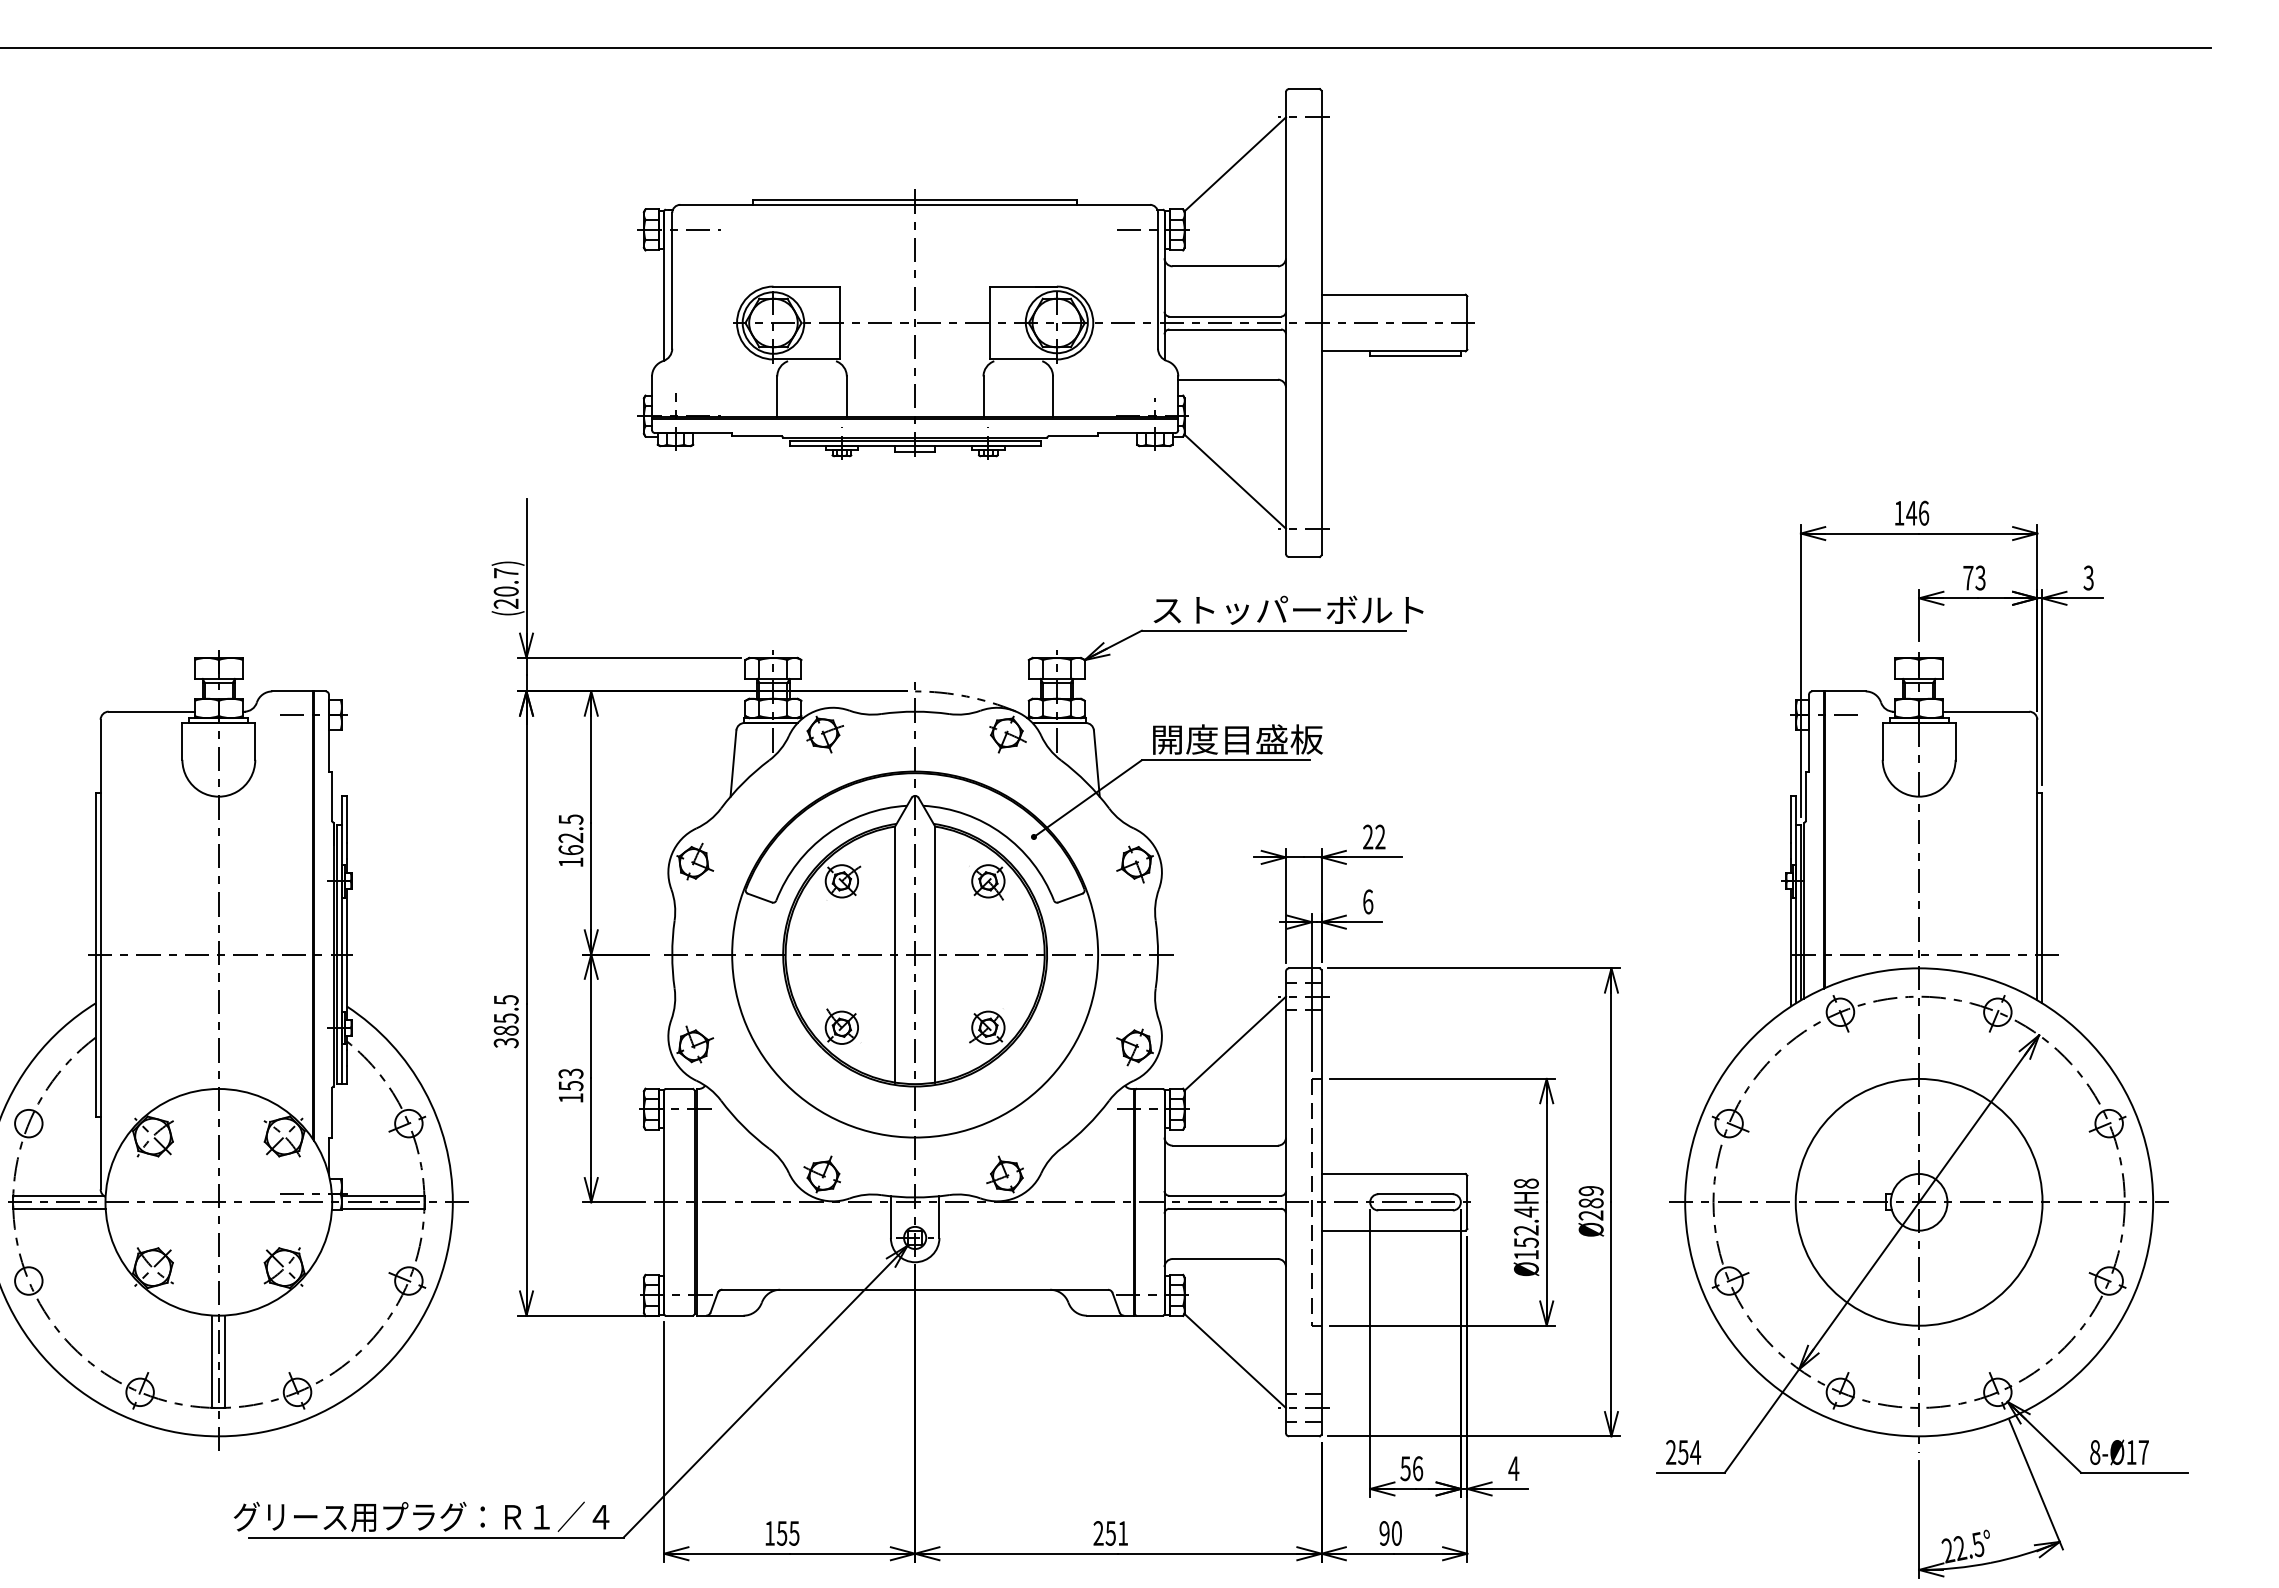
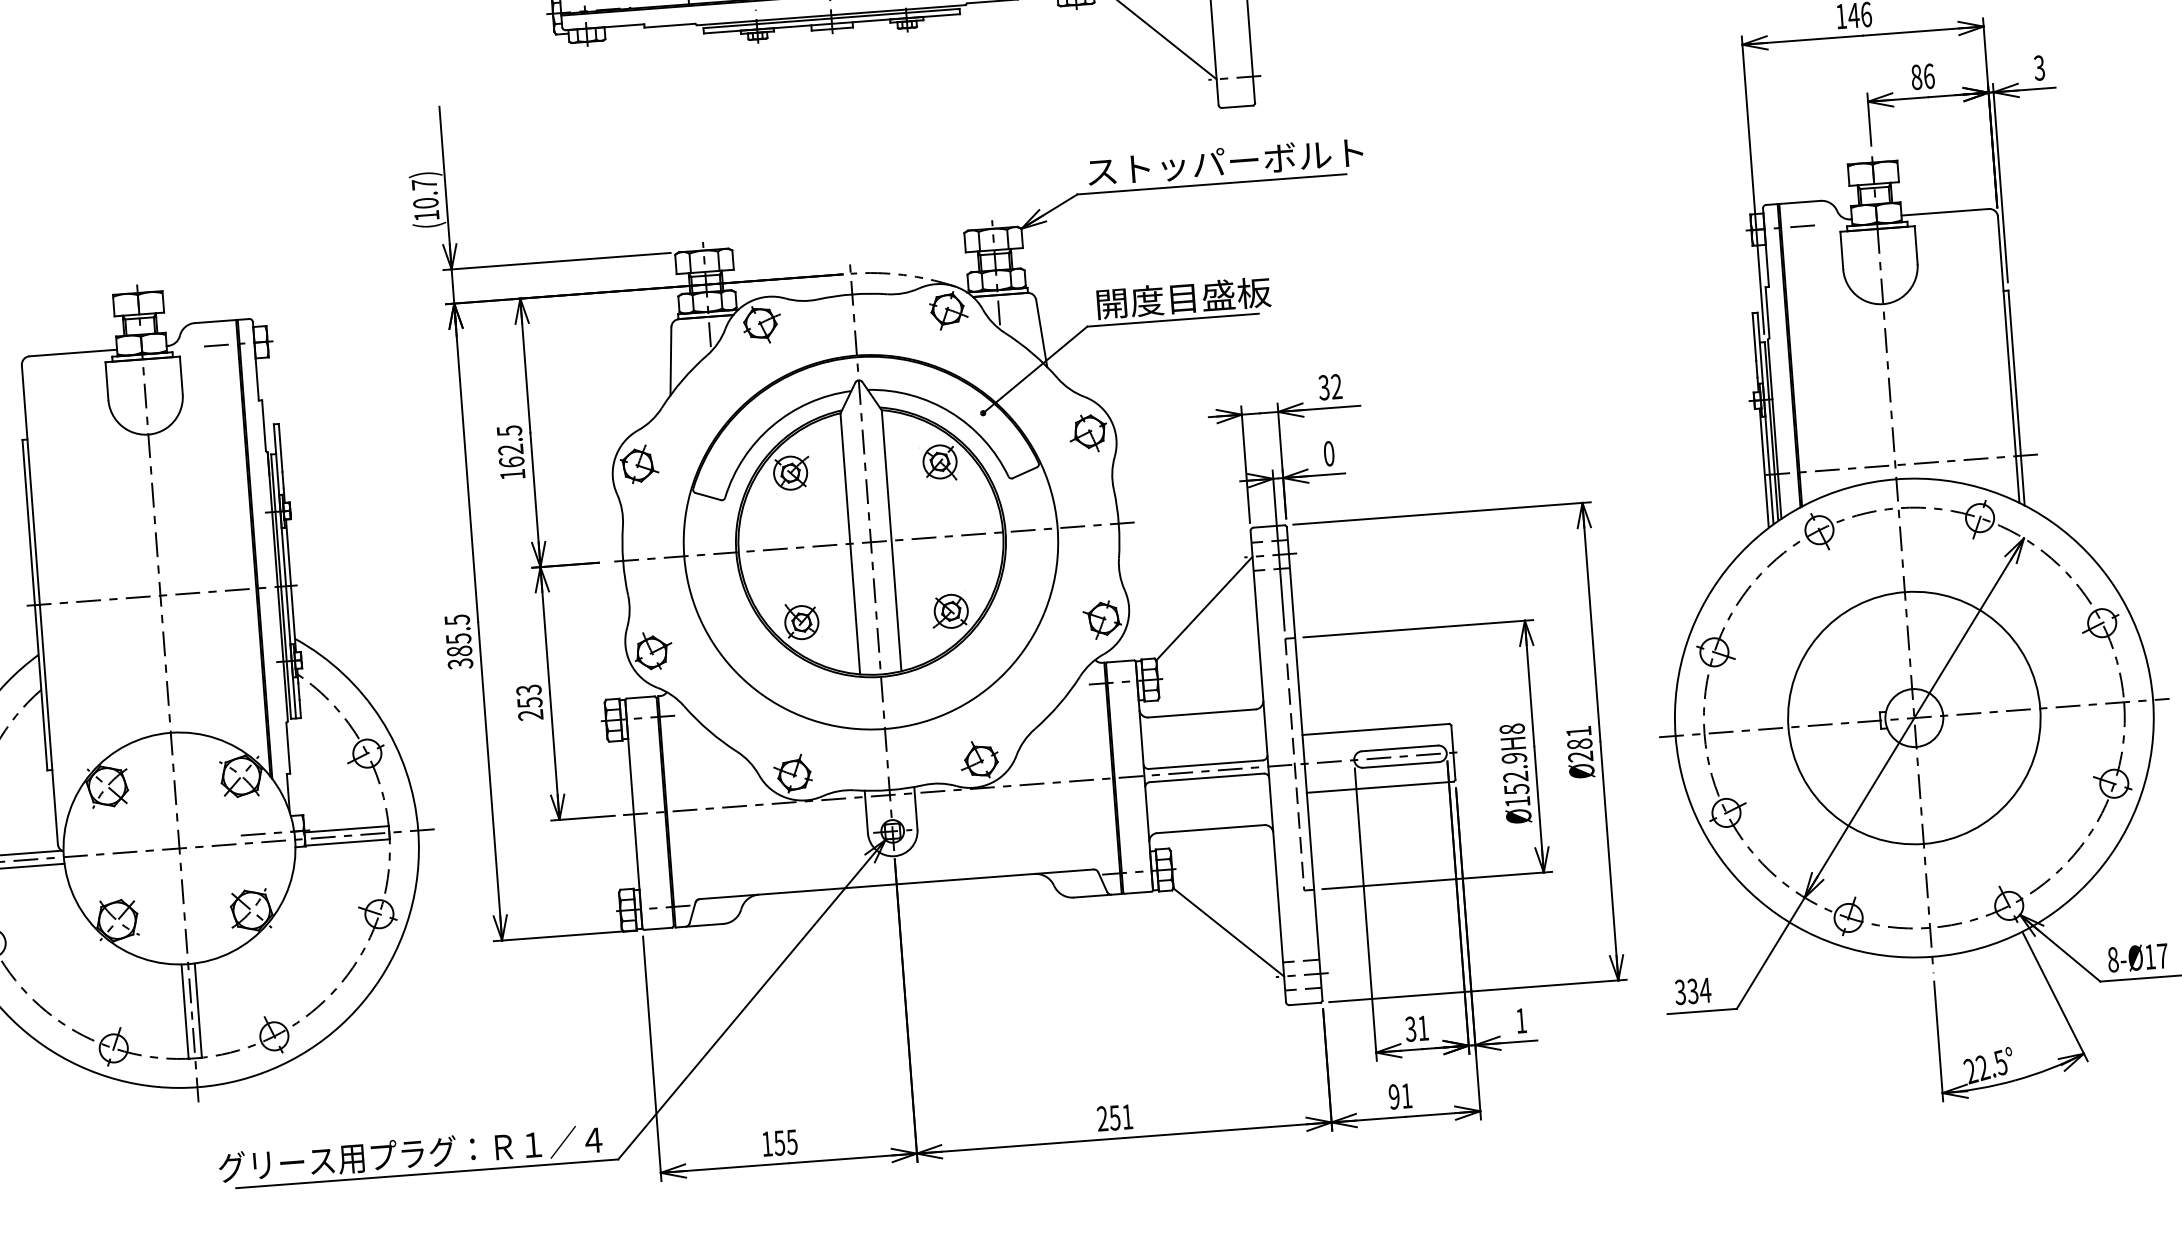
text: (1974, 577) -> (1922, 76), 73 -> 86
text: (505, 603) -> (426, 215), (20.7) -> (10.7)
text: (1367, 837) -> (1323, 388), 22 -> 32
text: (1368, 901) -> (1329, 453), 6 -> 0
text: (570, 1098) -> (530, 715), 153 -> 253
text: (1590, 1191) -> (1578, 732), Ø289 -> Ø281
text: (1526, 1211) -> (1514, 757), Ø152.4H8 -> Ø152.9H8
text: (1676, 1452) -> (1685, 991), 254 -> 334
text: (1411, 1468) -> (1416, 1028), 56 -> 31
text: (1513, 1468) -> (1520, 1020), 4 -> 1
text: (1396, 1533) -> (1406, 1096), 90 -> 91

